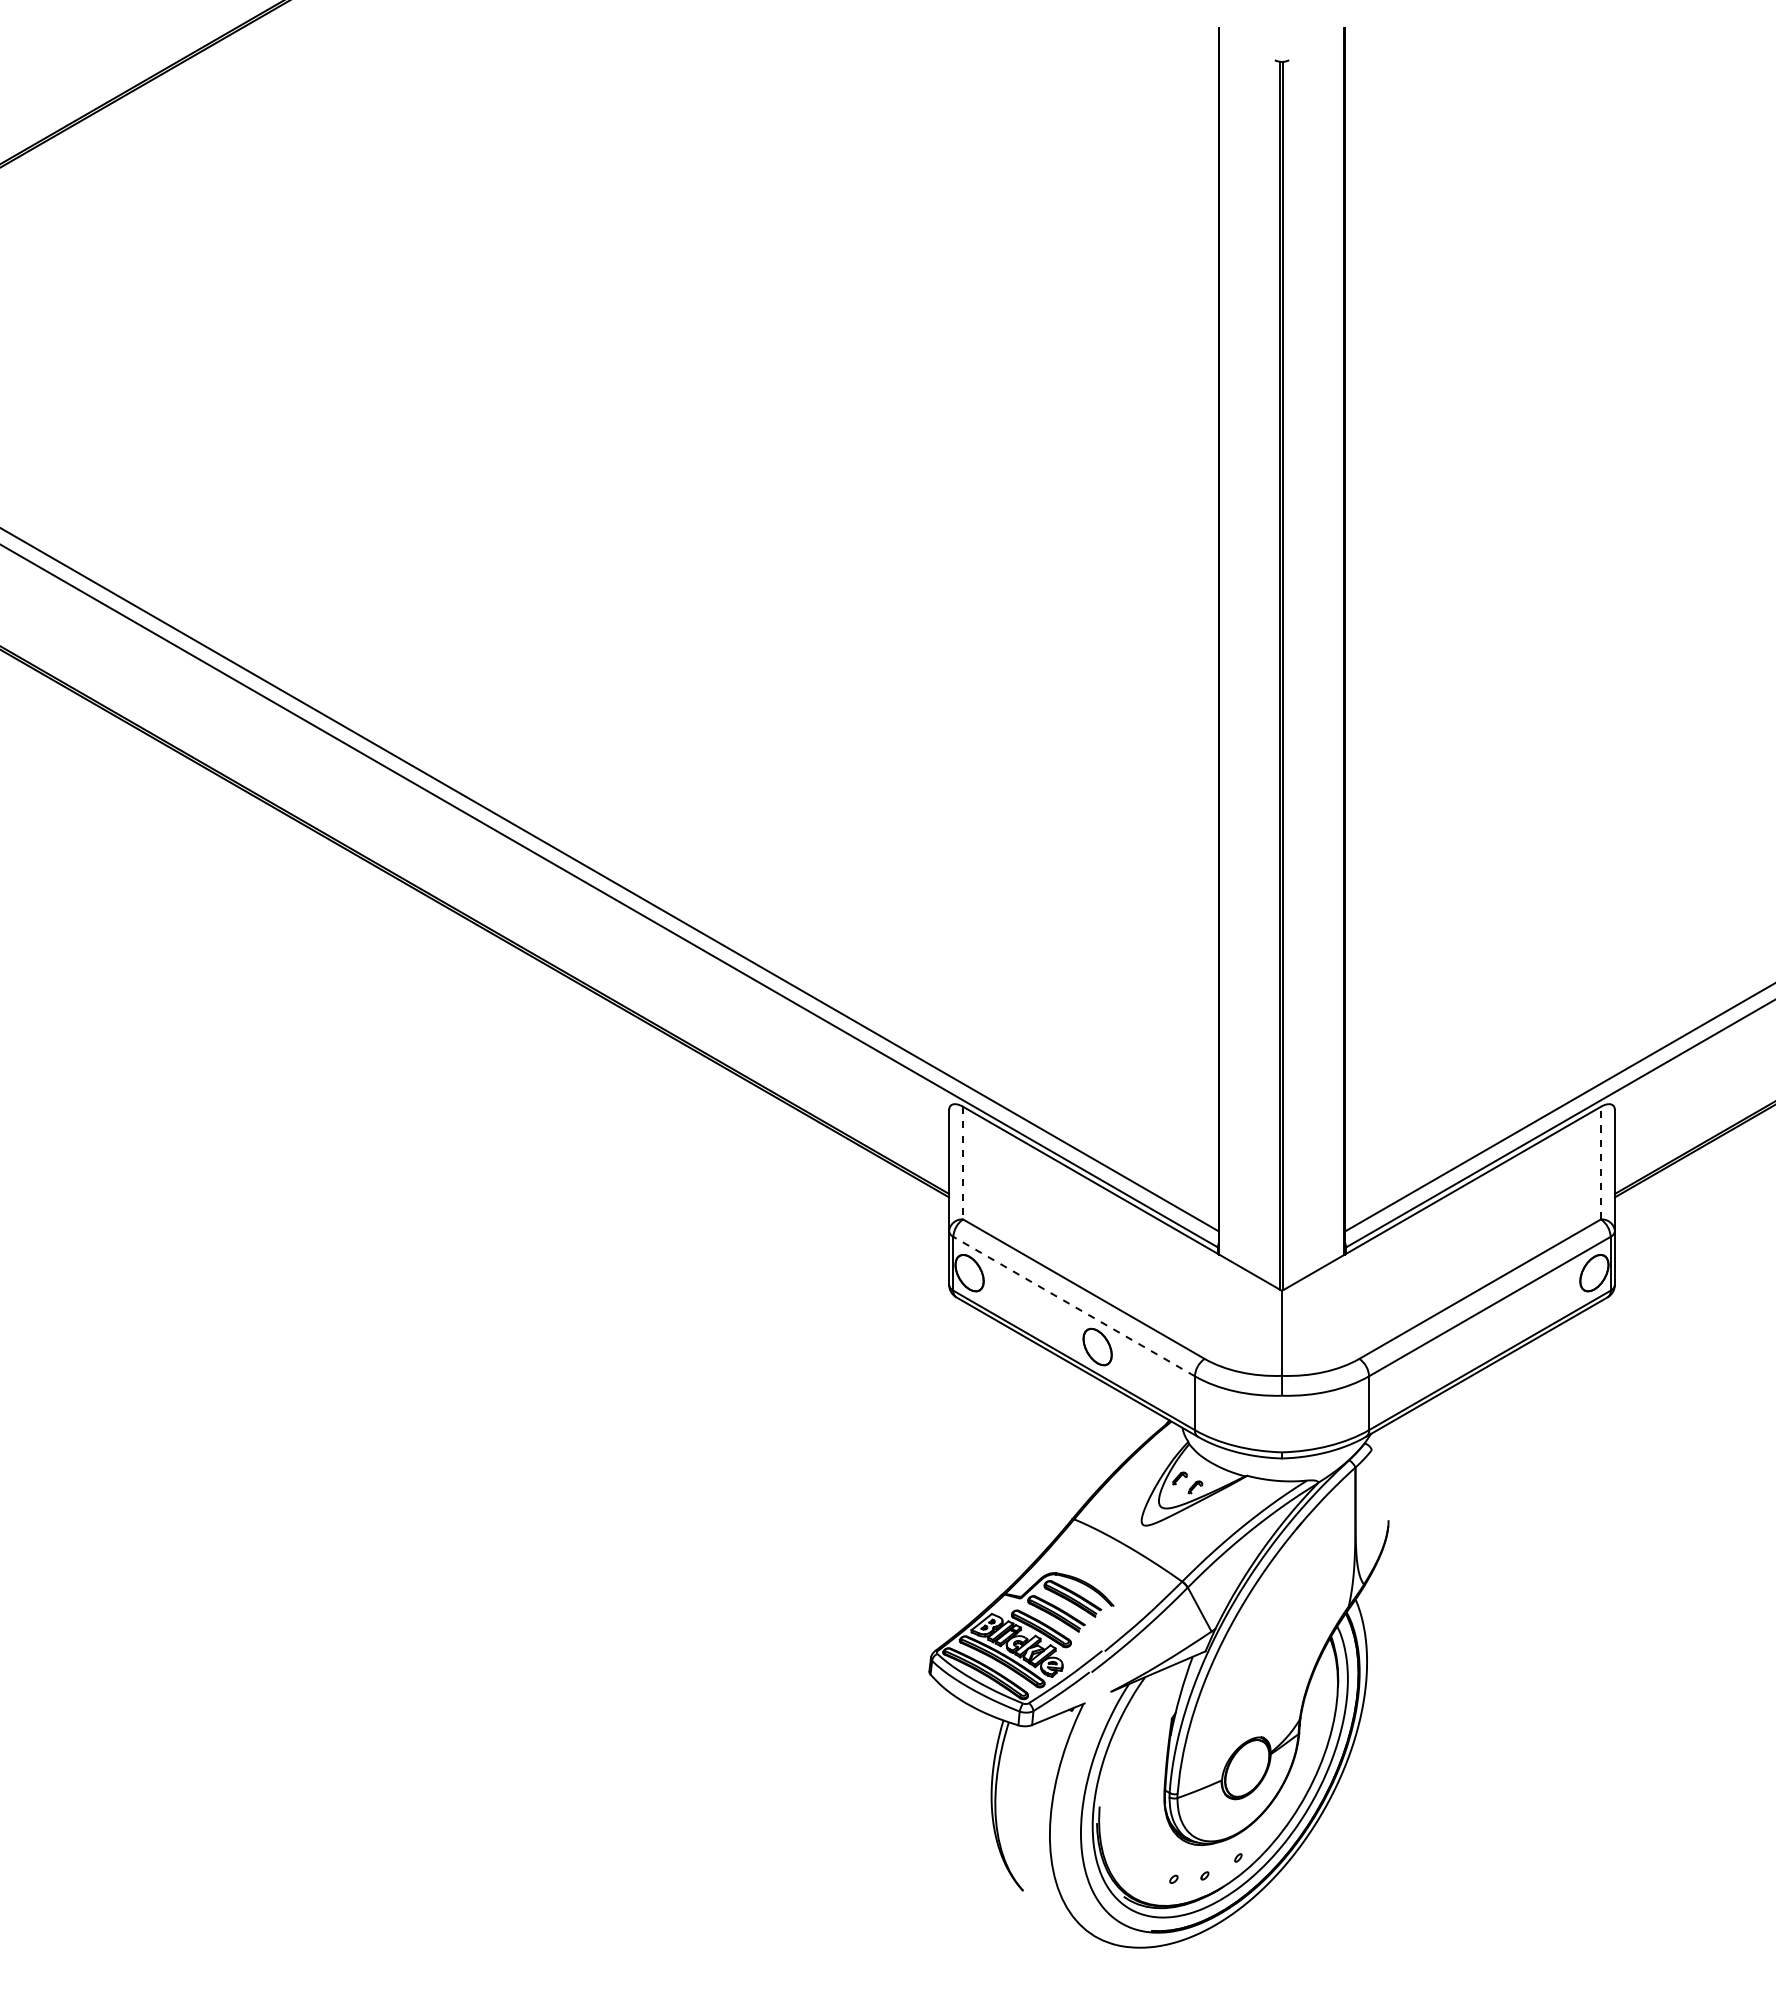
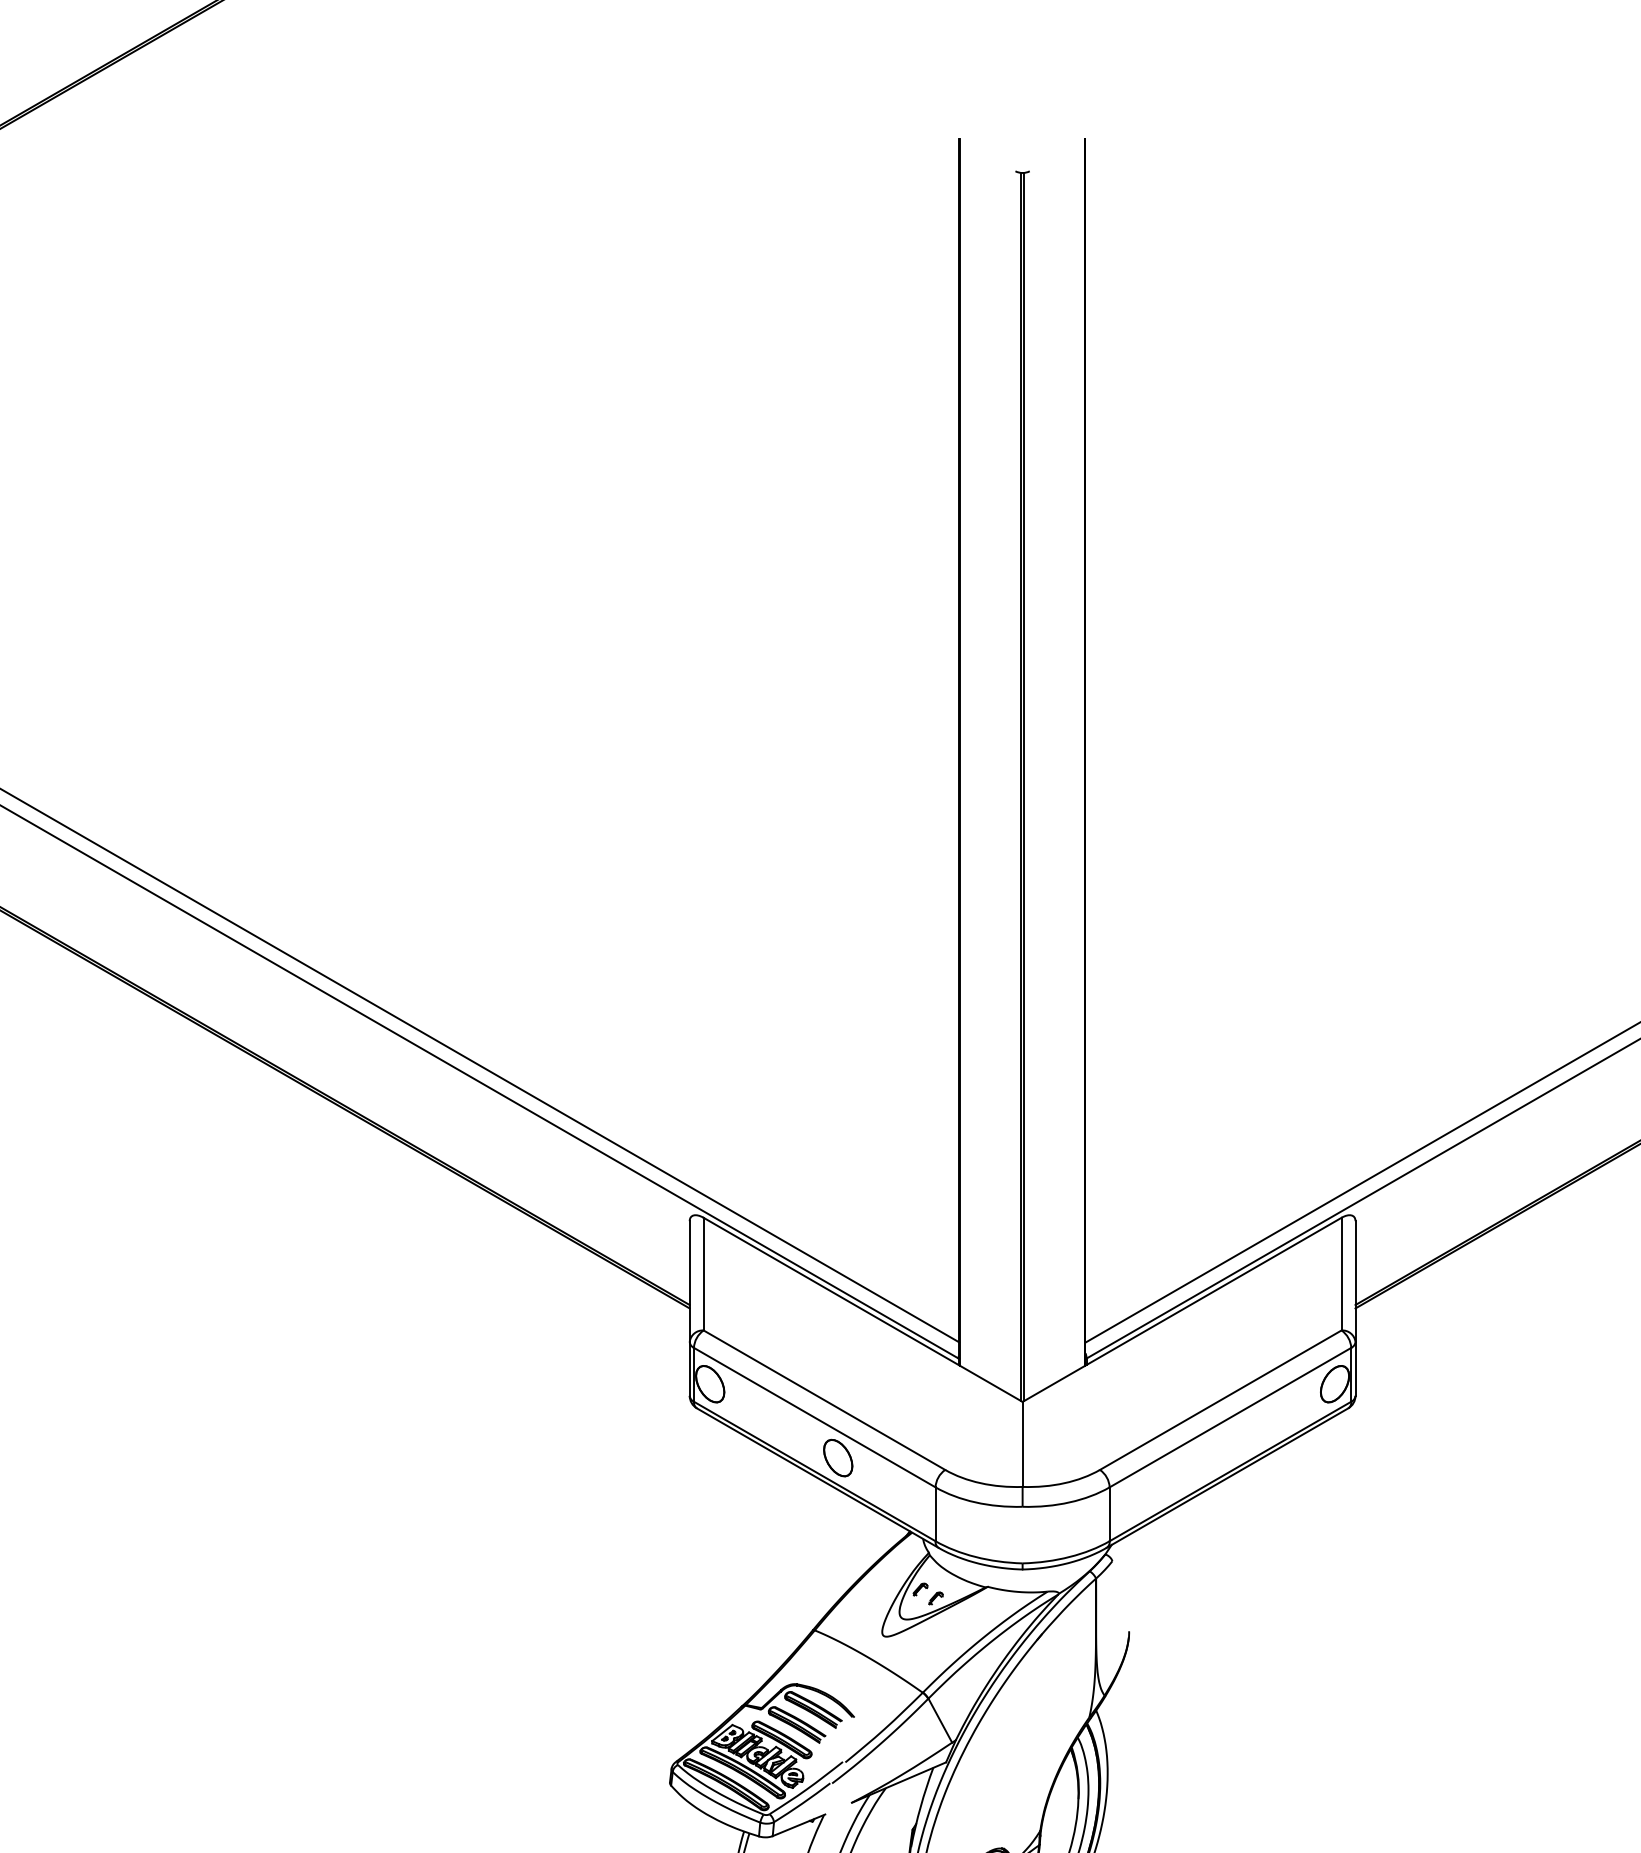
line: (1600, 1162) -> (1341, 1273), dashed -> solid
line: (963, 1163) -> (704, 1274), dashed -> solid
line: (1073, 1306) -> (814, 1417), dashed -> solid

